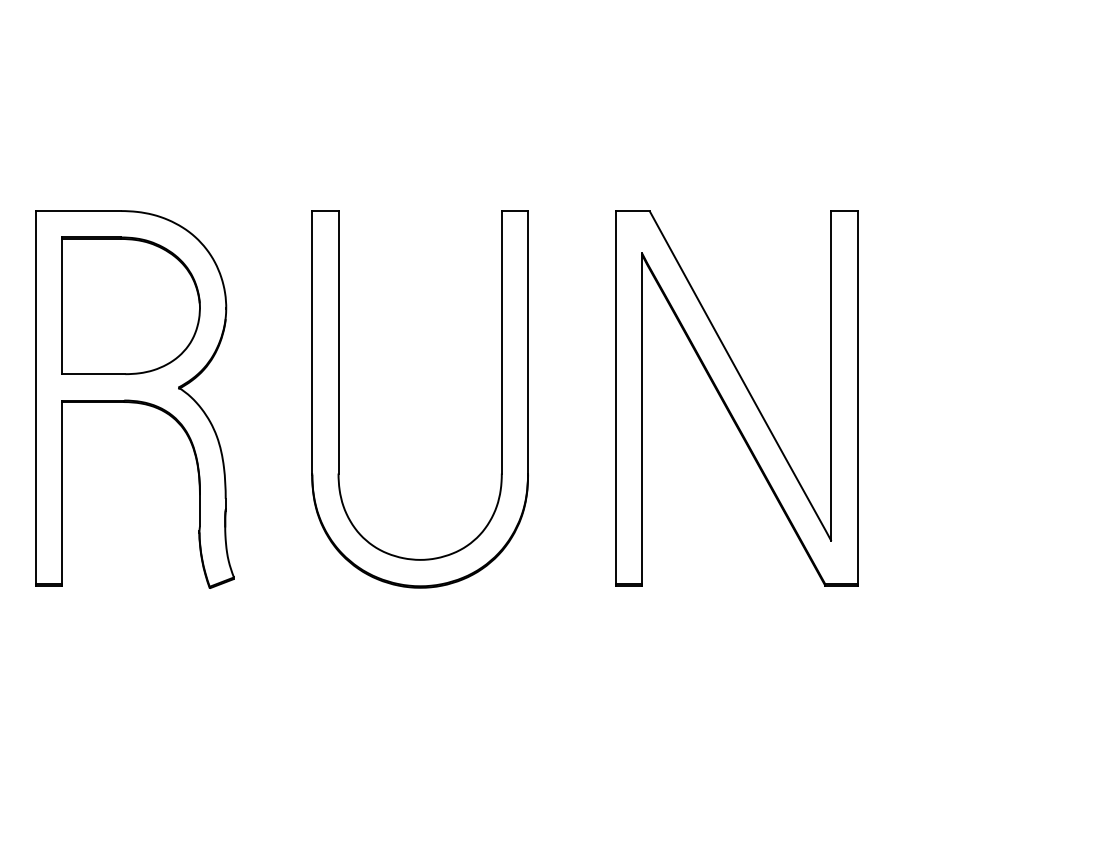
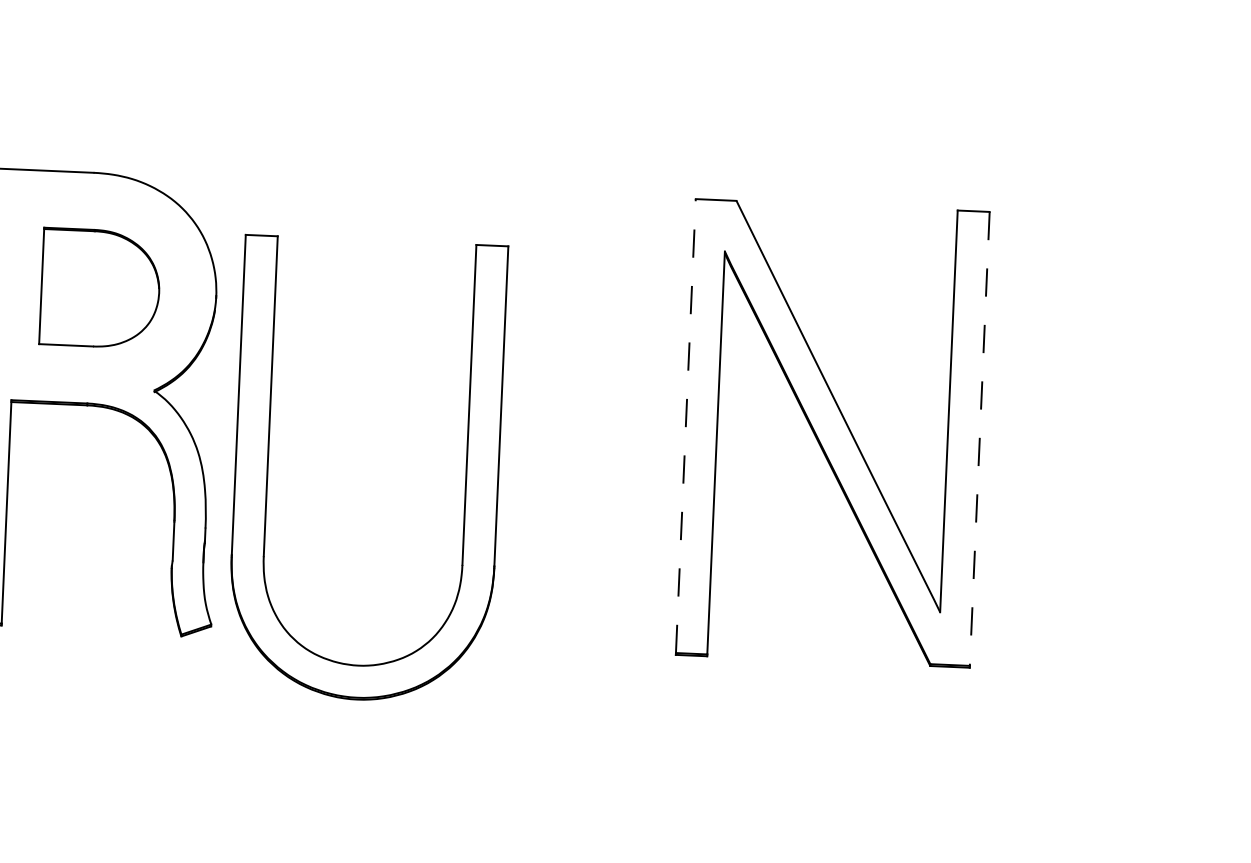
part: (130, 305) -> (99, 288), size x0.7
line: (616, 397) -> (686, 425), solid -> dashed
line: (857, 397) -> (979, 438), solid -> dashed
part: (339, 399) -> (268, 466), moved

